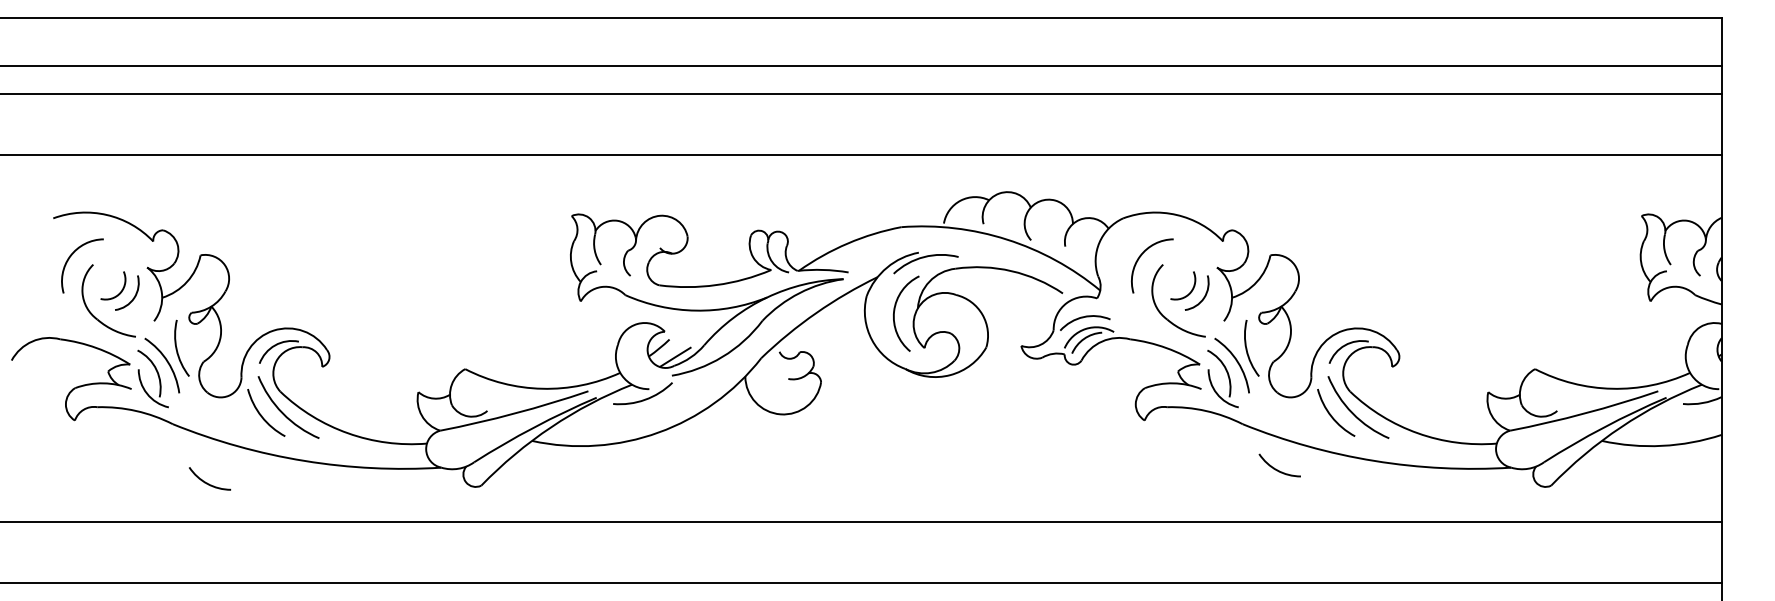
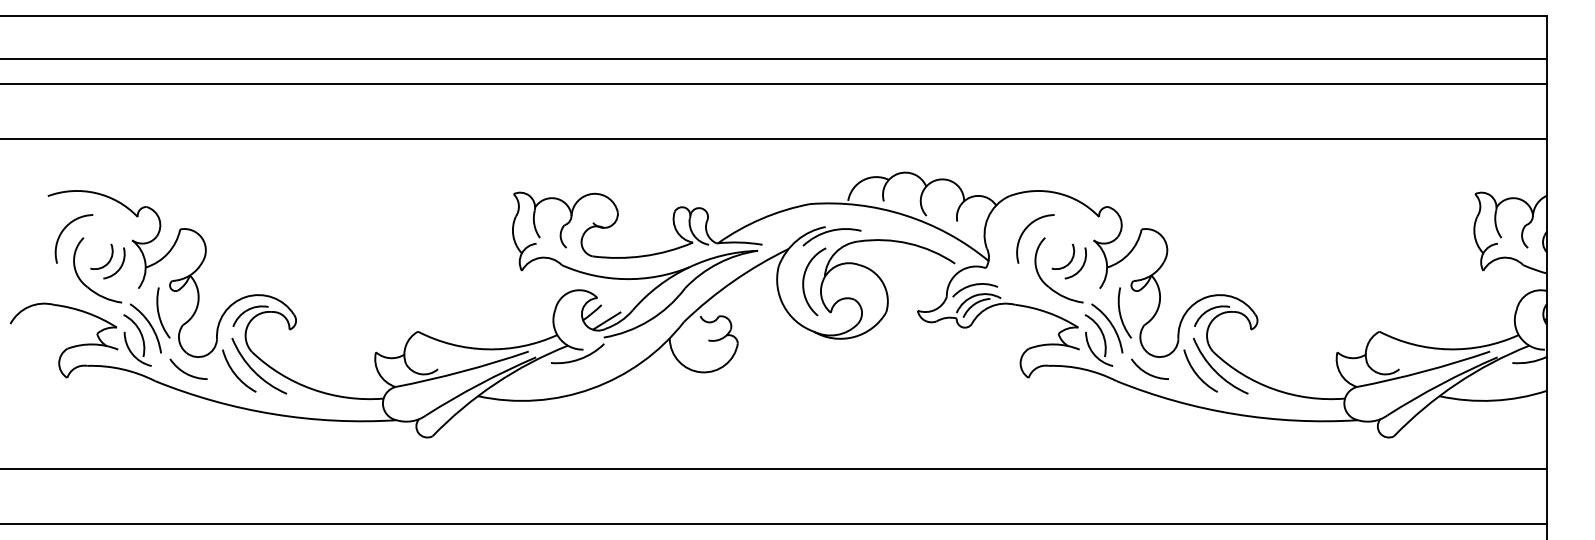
arc: (1275, 467) -> (1146, 371), moved
arc: (207, 482) -> (186, 372), moved

